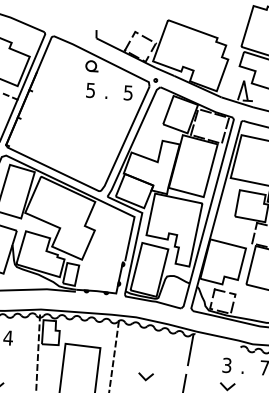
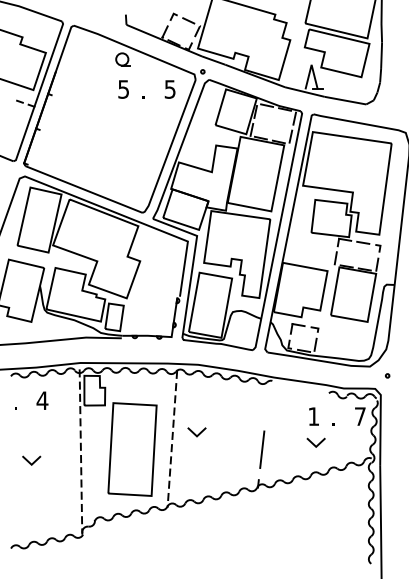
line: (190, 349) -> (267, 400), removed
text: (226, 365) -> (313, 416), 3 -> 1
line: (144, 377) -> (195, 433), moved

